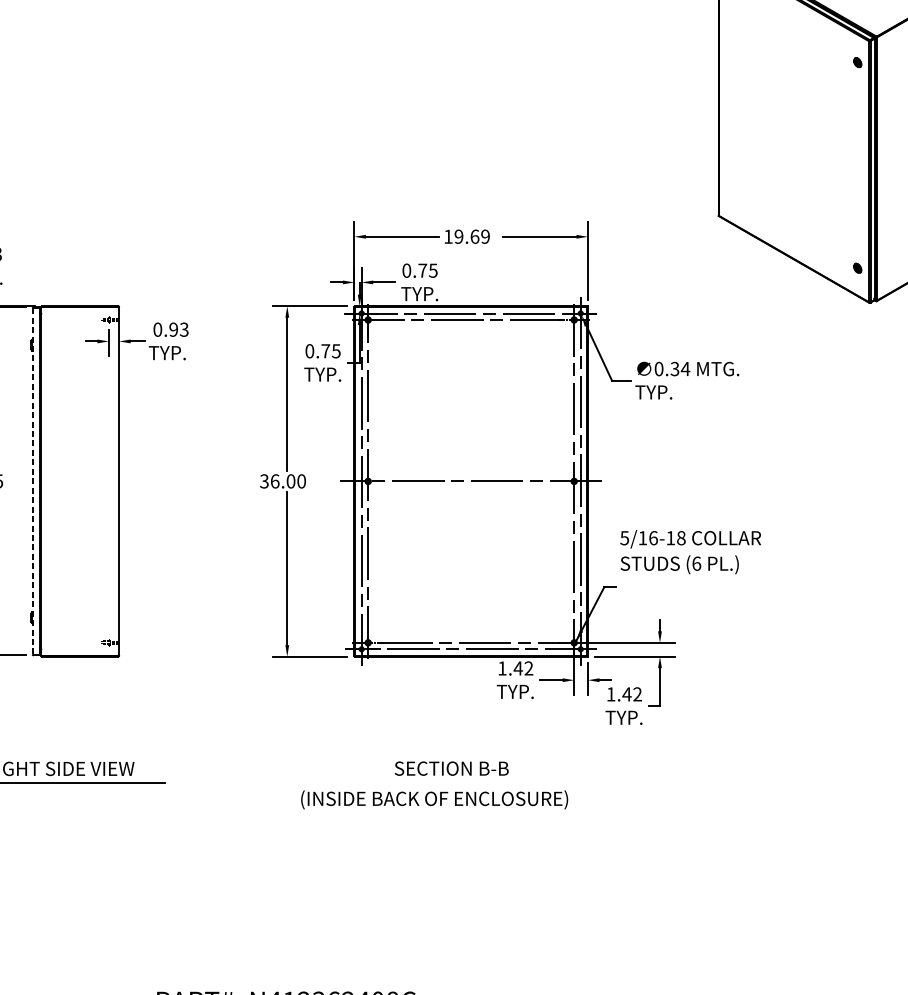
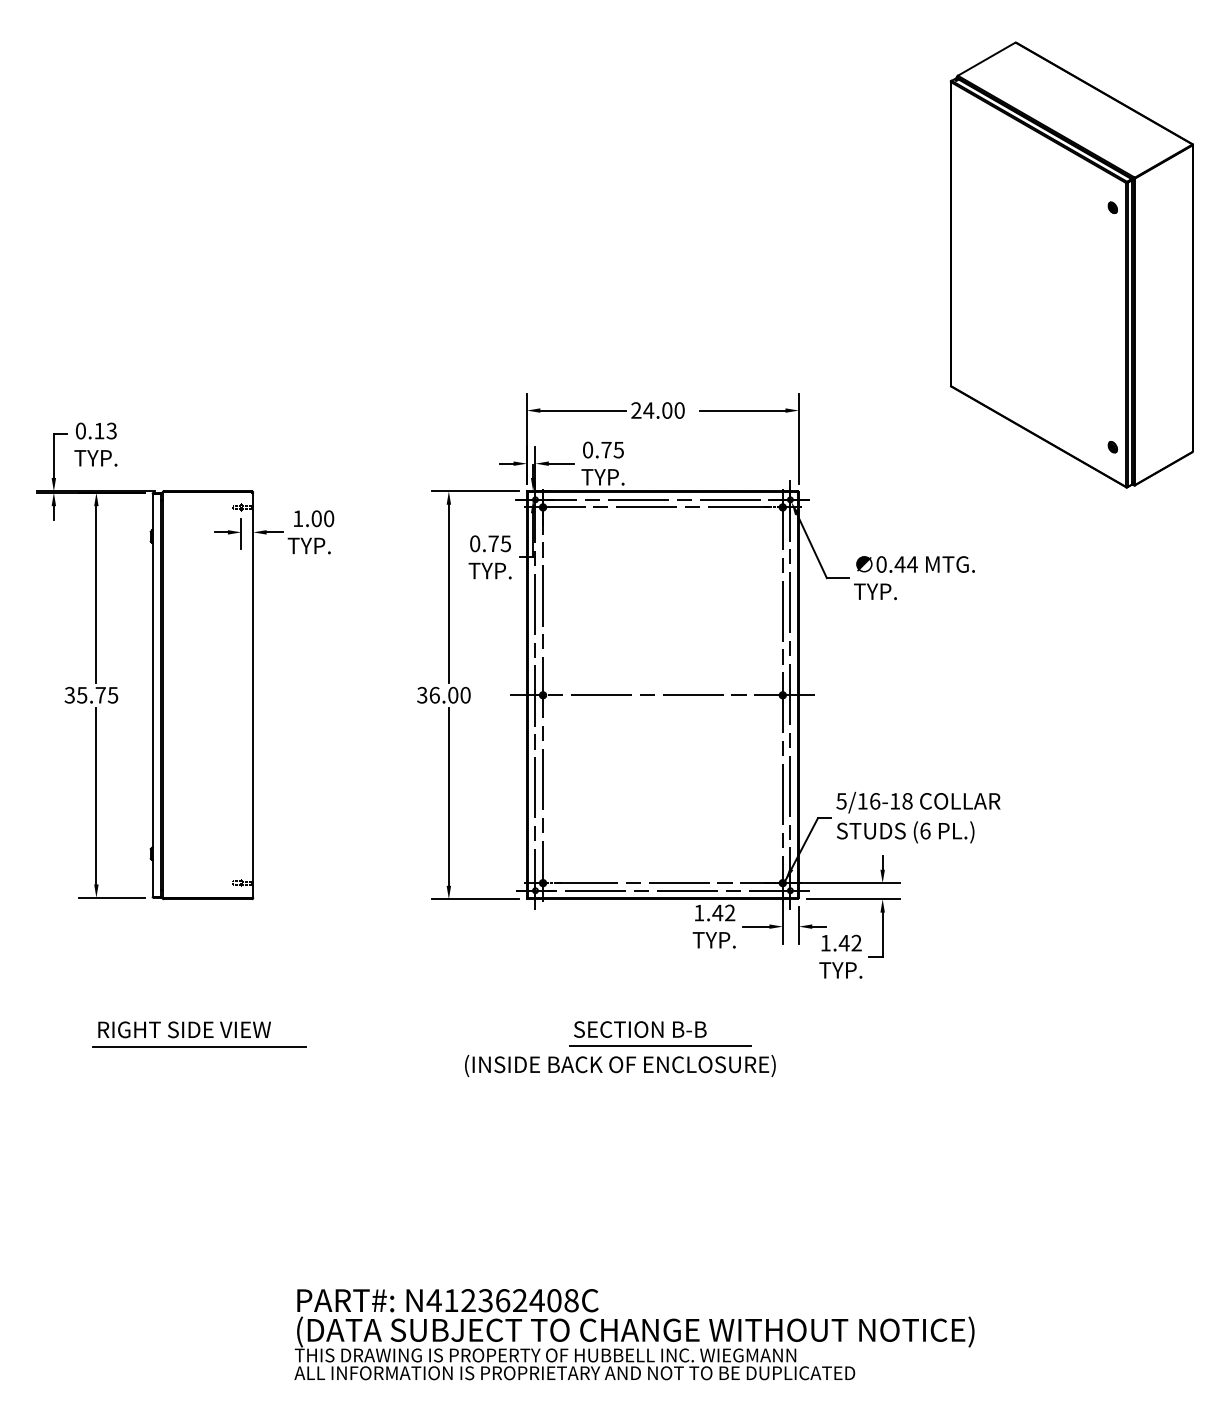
text: (466, 236) -> (657, 410), 19.69 -> 24.00
text: (170, 329) -> (313, 518), 0.93 -> 1.00
text: (674, 369) -> (899, 564), 0.34 -> 0.44
line: (32, 480) -> (152, 694), dashed -> solid
text: (690, 552) -> (918, 817), moved
line: (469, 783) -> (660, 1046), added

